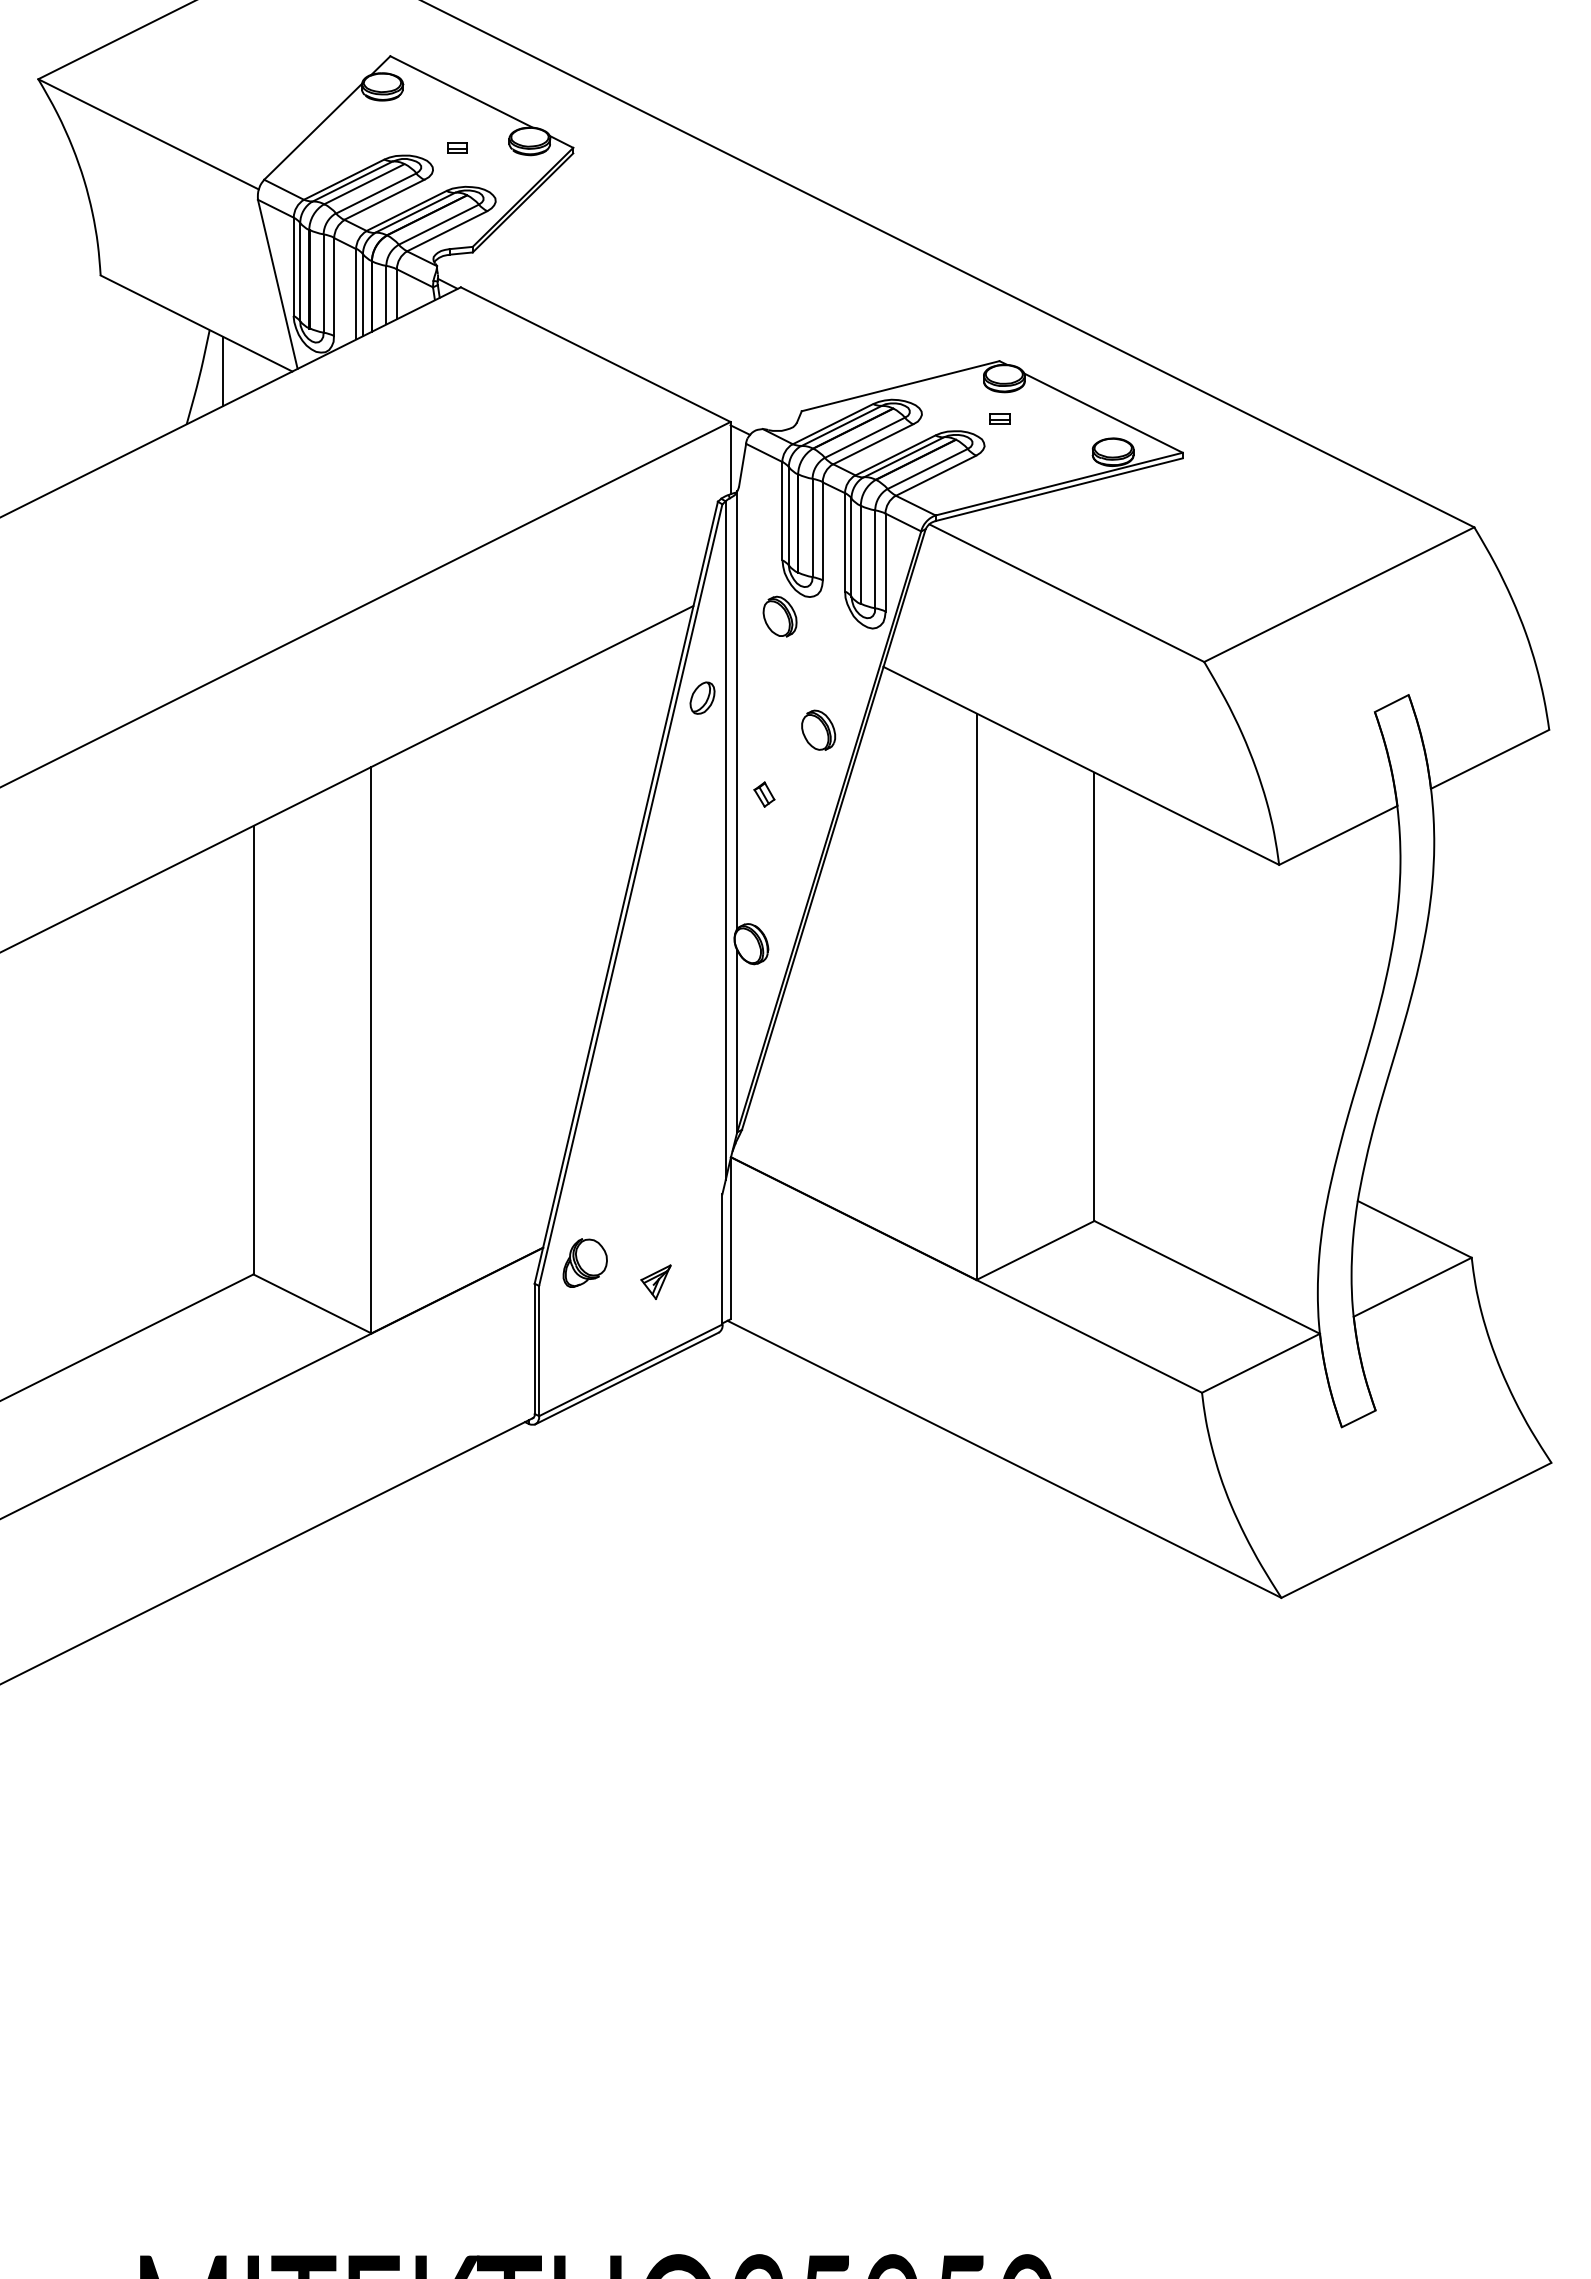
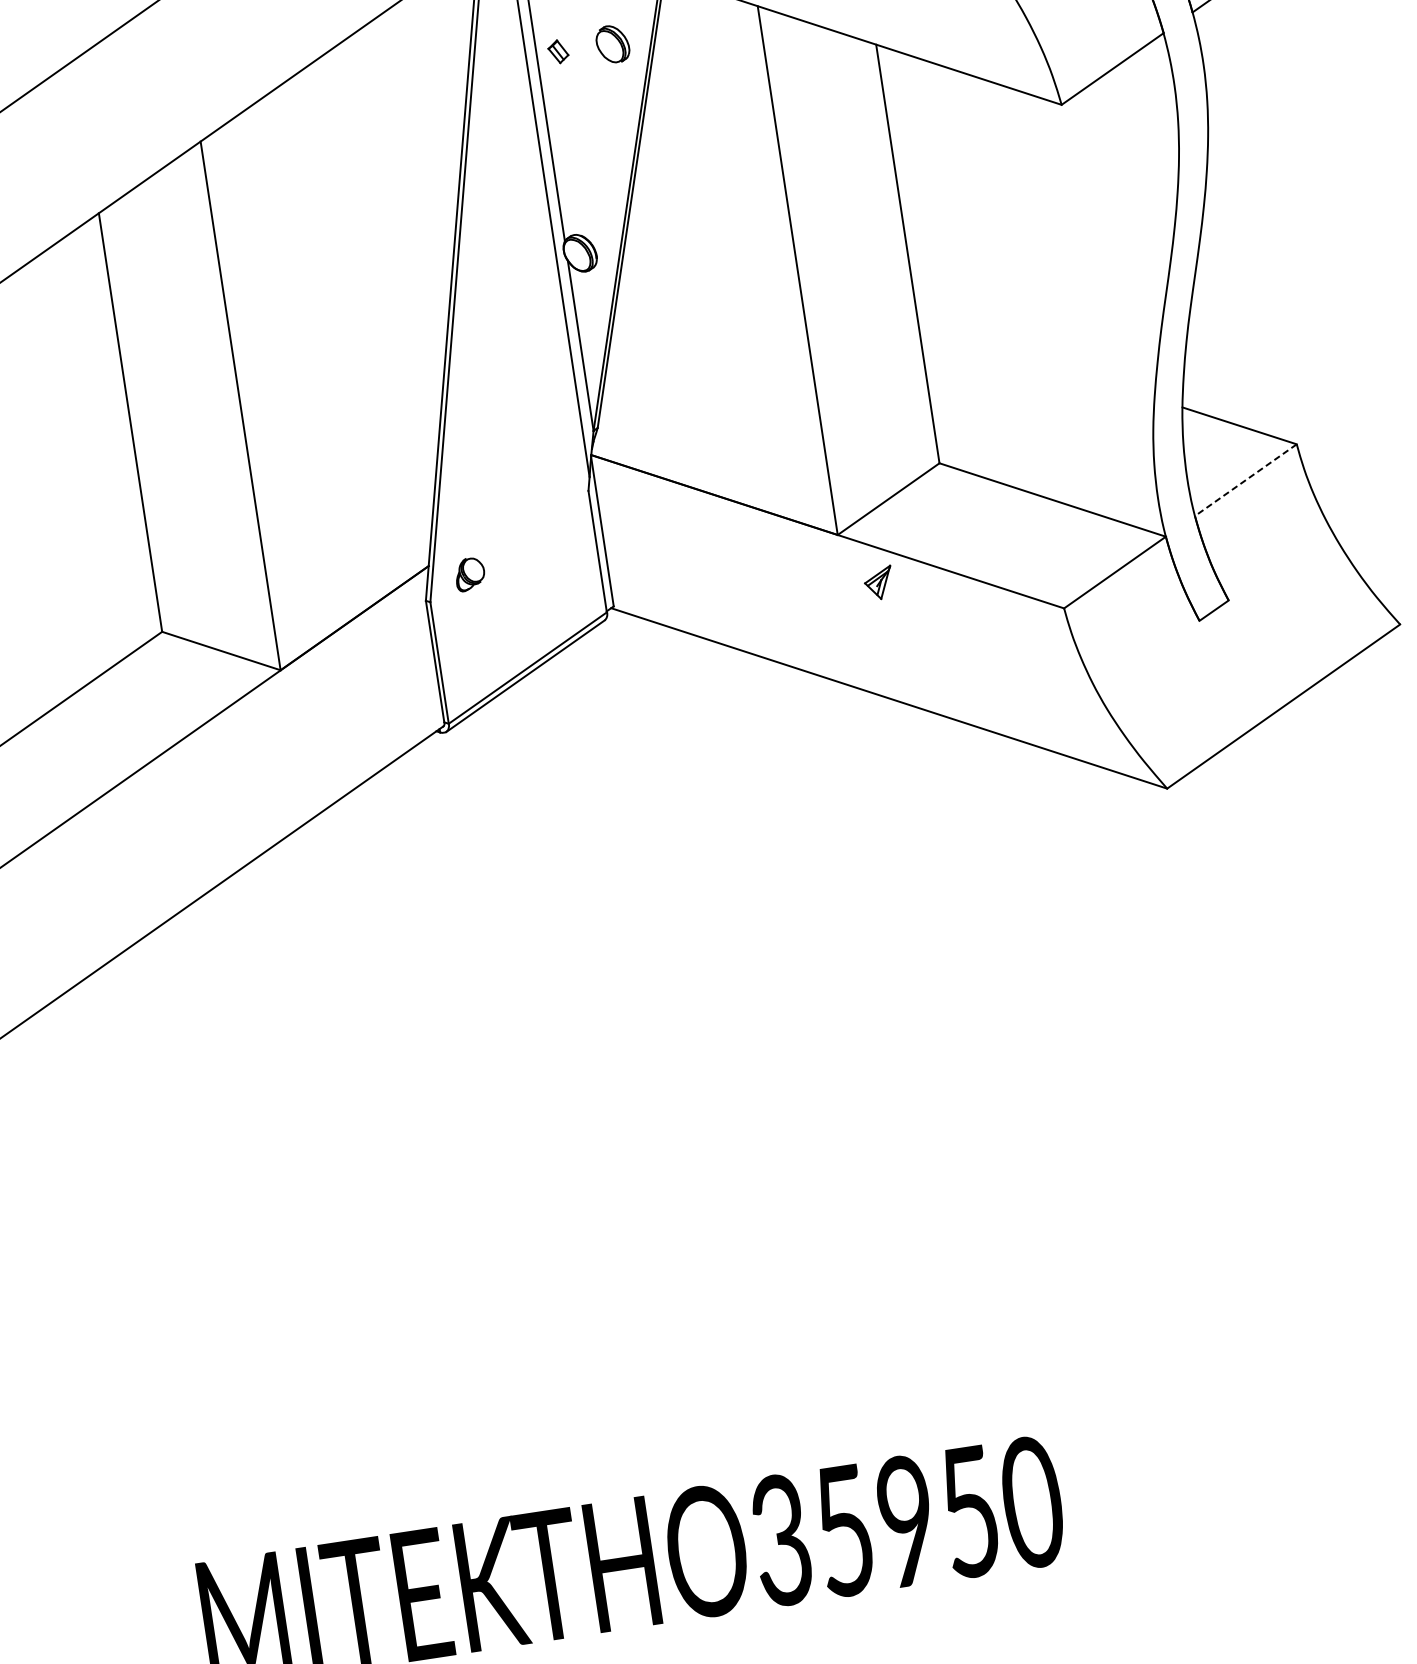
part: (702, 697) -> (499, 30), removed
part: (764, 794) -> (558, 51), moved
part: (584, 1262) -> (469, 573), size x0.7
part: (655, 1281) -> (878, 582), moved
line: (1412, 1287) -> (1245, 480), solid -> dashed

